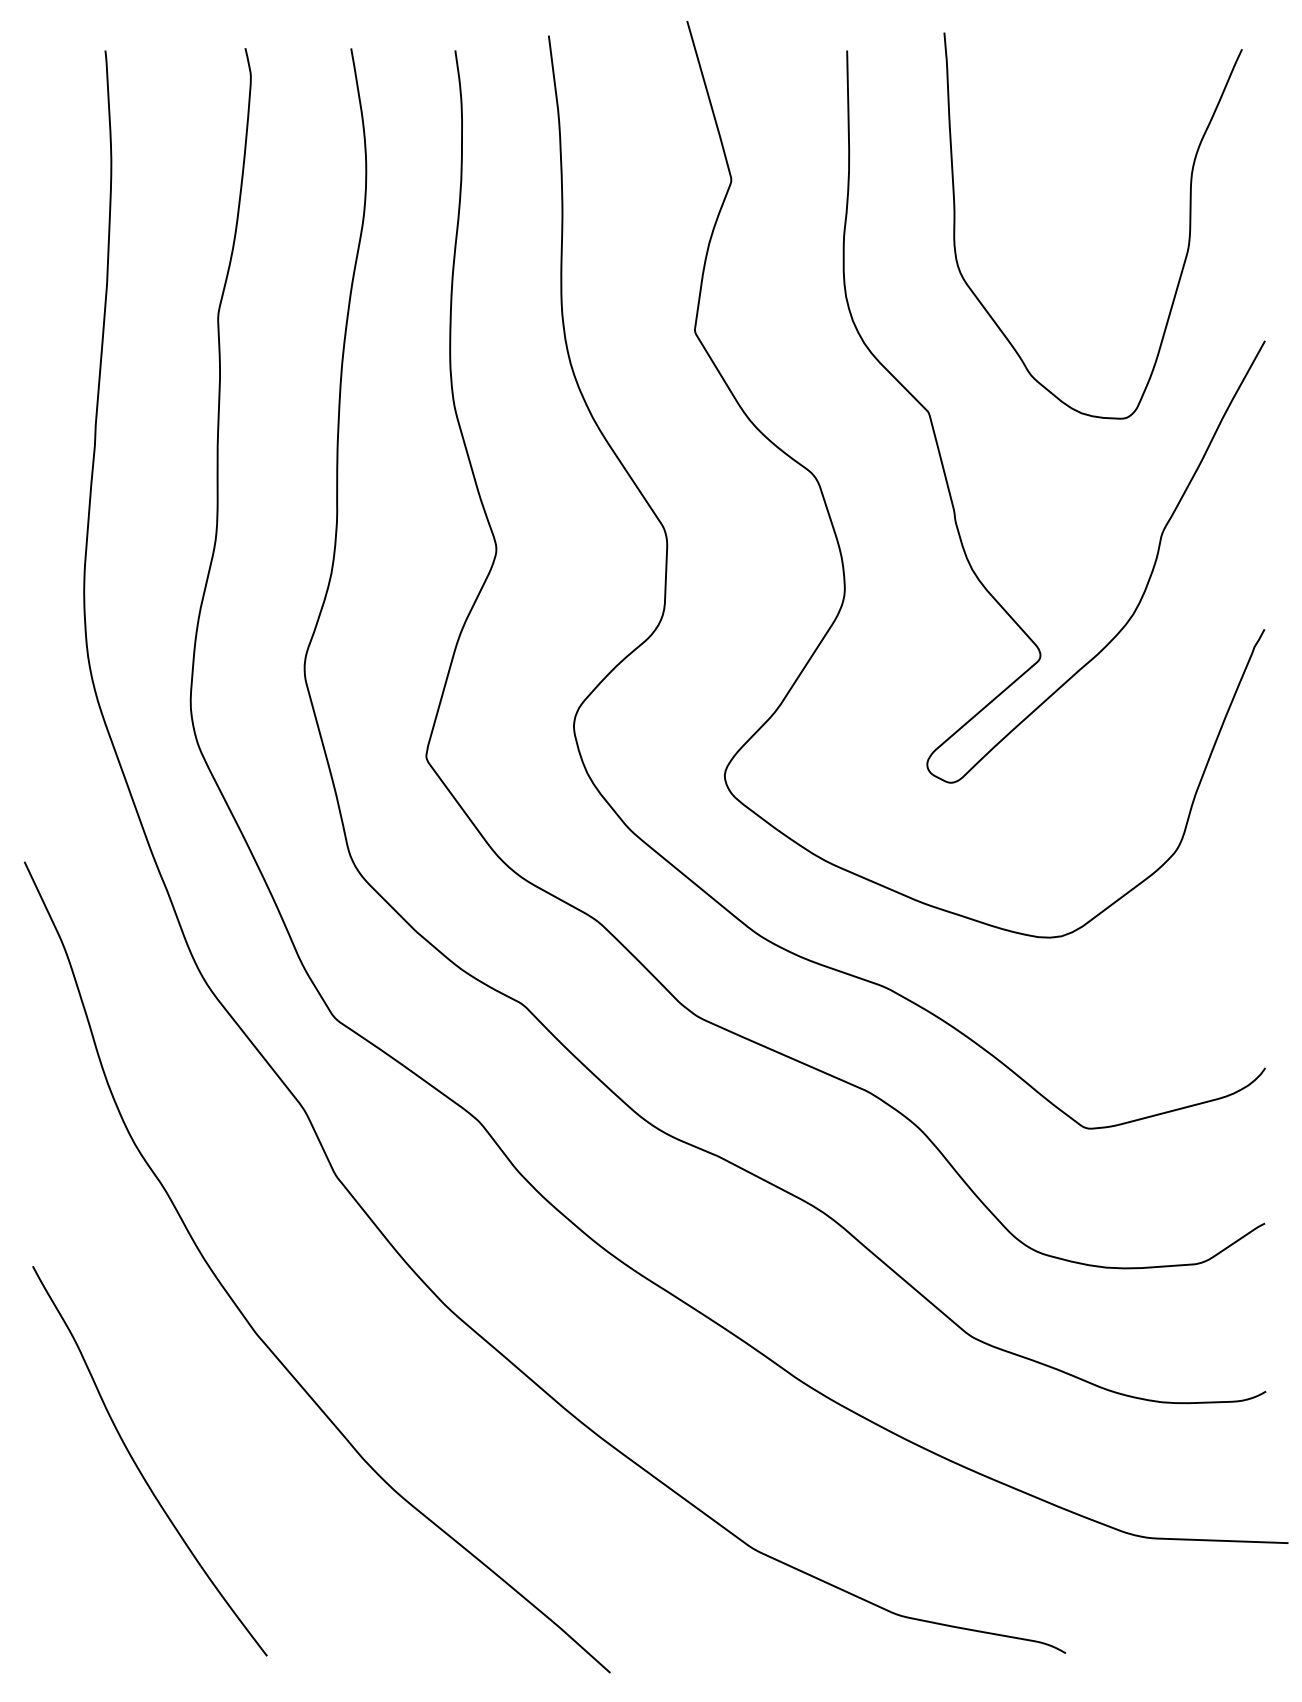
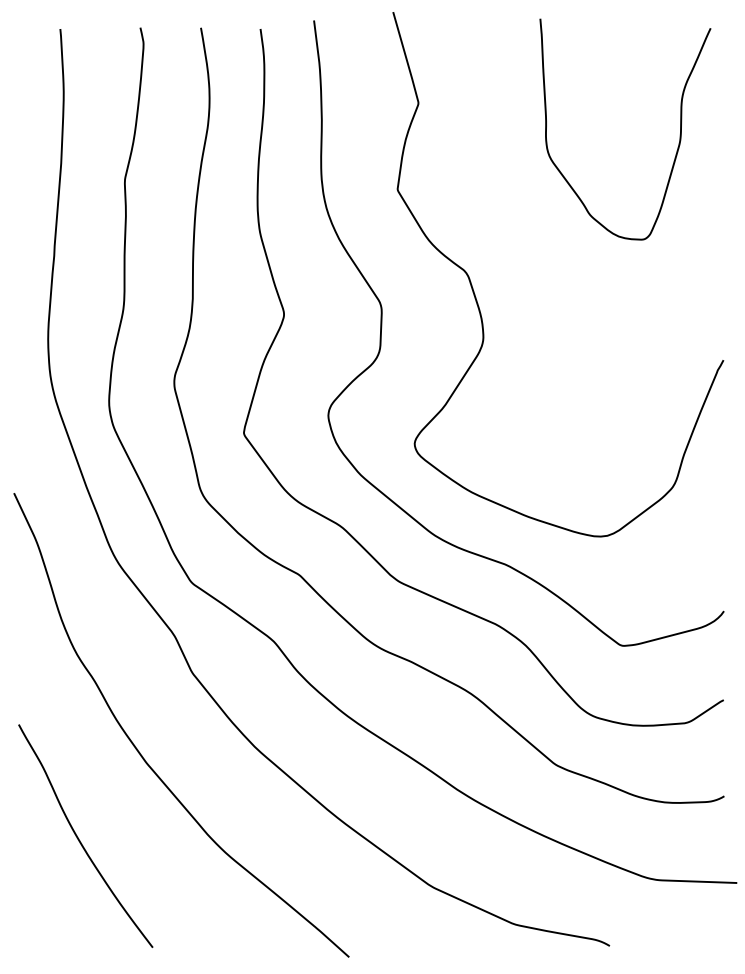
curve: (939, 444) -> (537, 254), removed

